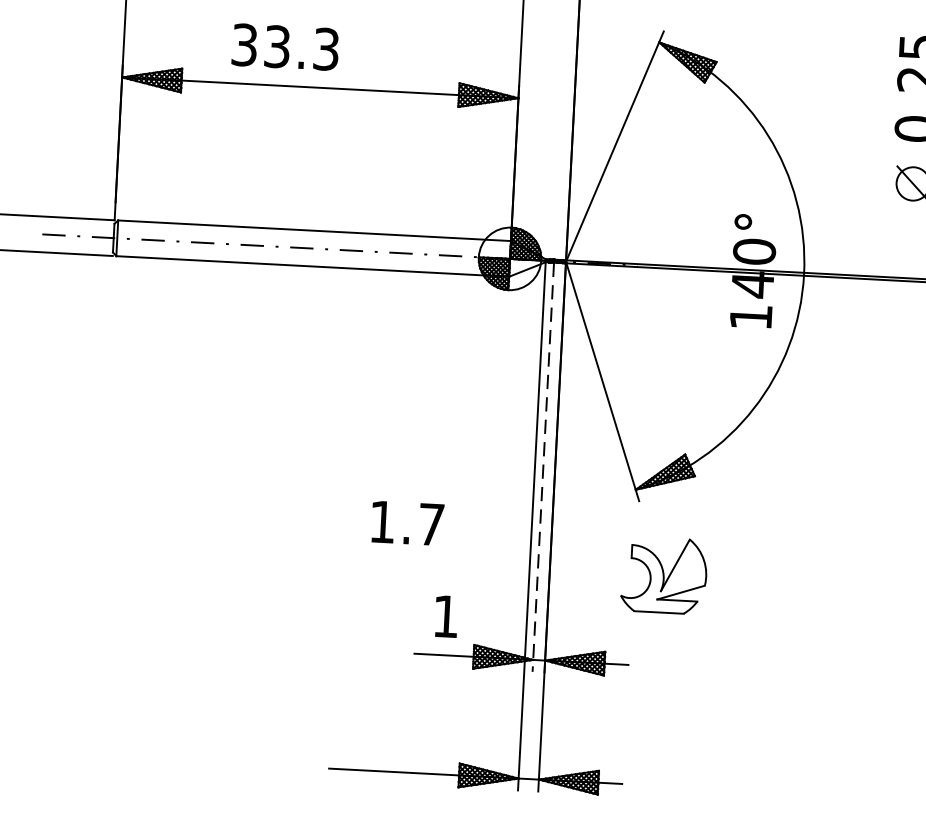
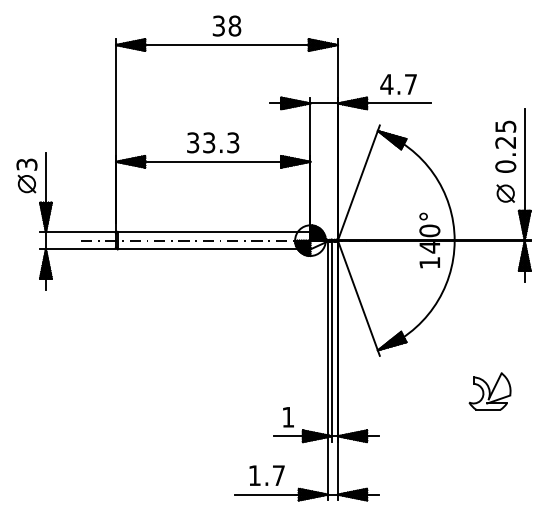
text: (286, 46) -> (213, 142), moved
line: (544, 468) -> (332, 342), dashed -> solid
text: (406, 522) -> (266, 475), moved
part: (663, 575) -> (489, 391), moved

